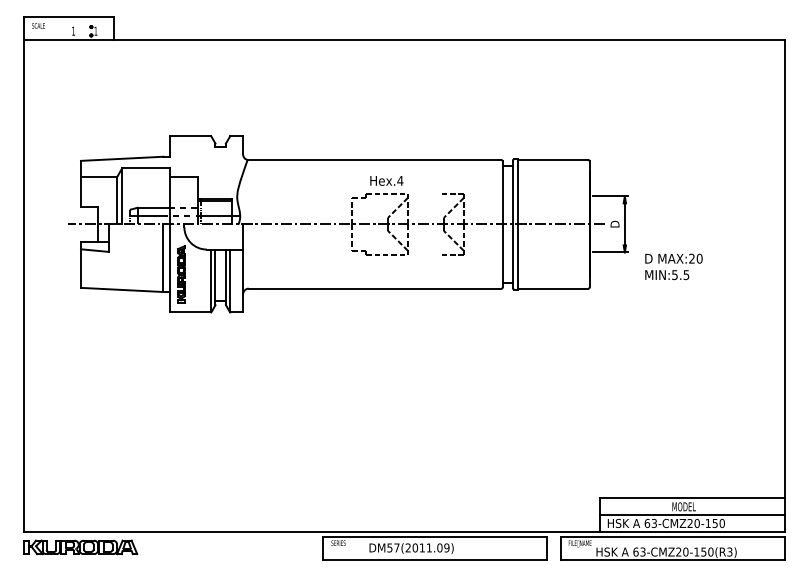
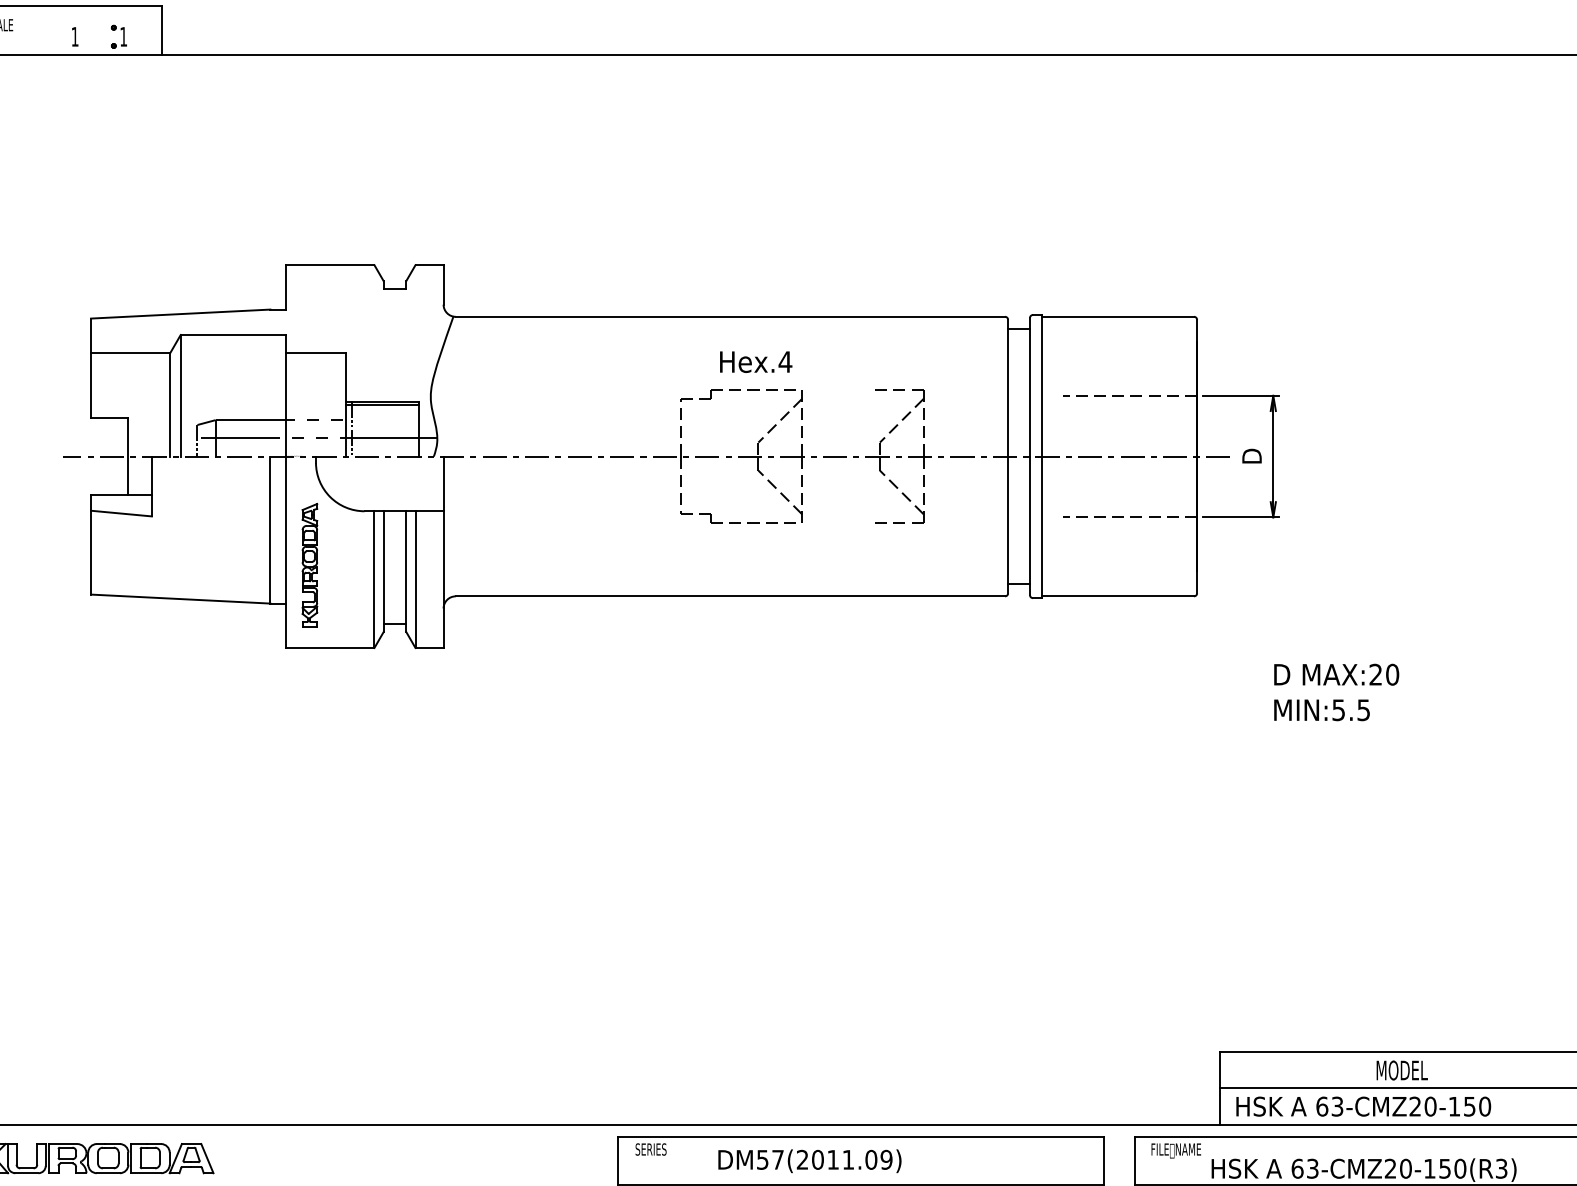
line: (558, 196) -> (1129, 395), added
line: (558, 252) -> (1129, 517), added
text: (673, 266) -> (1335, 691), moved

